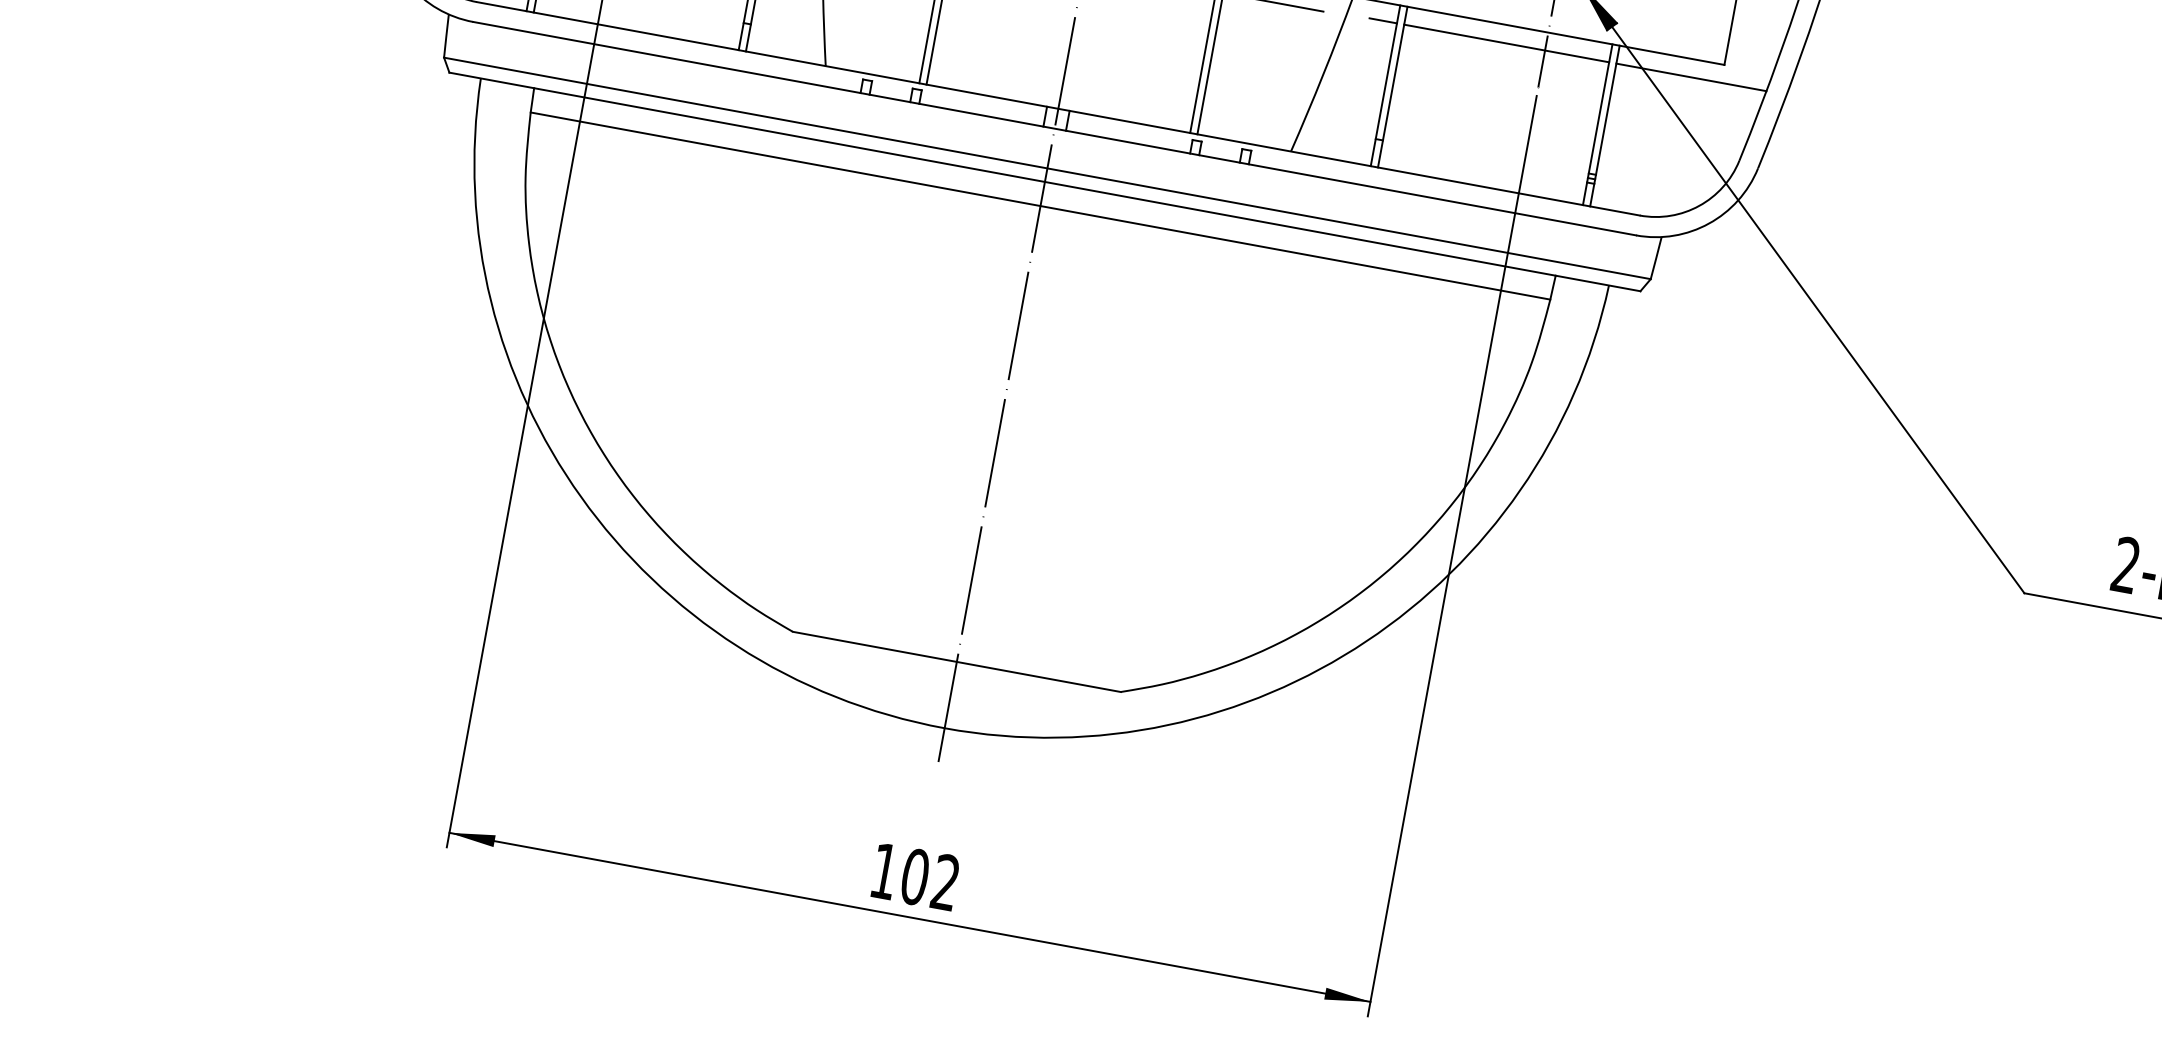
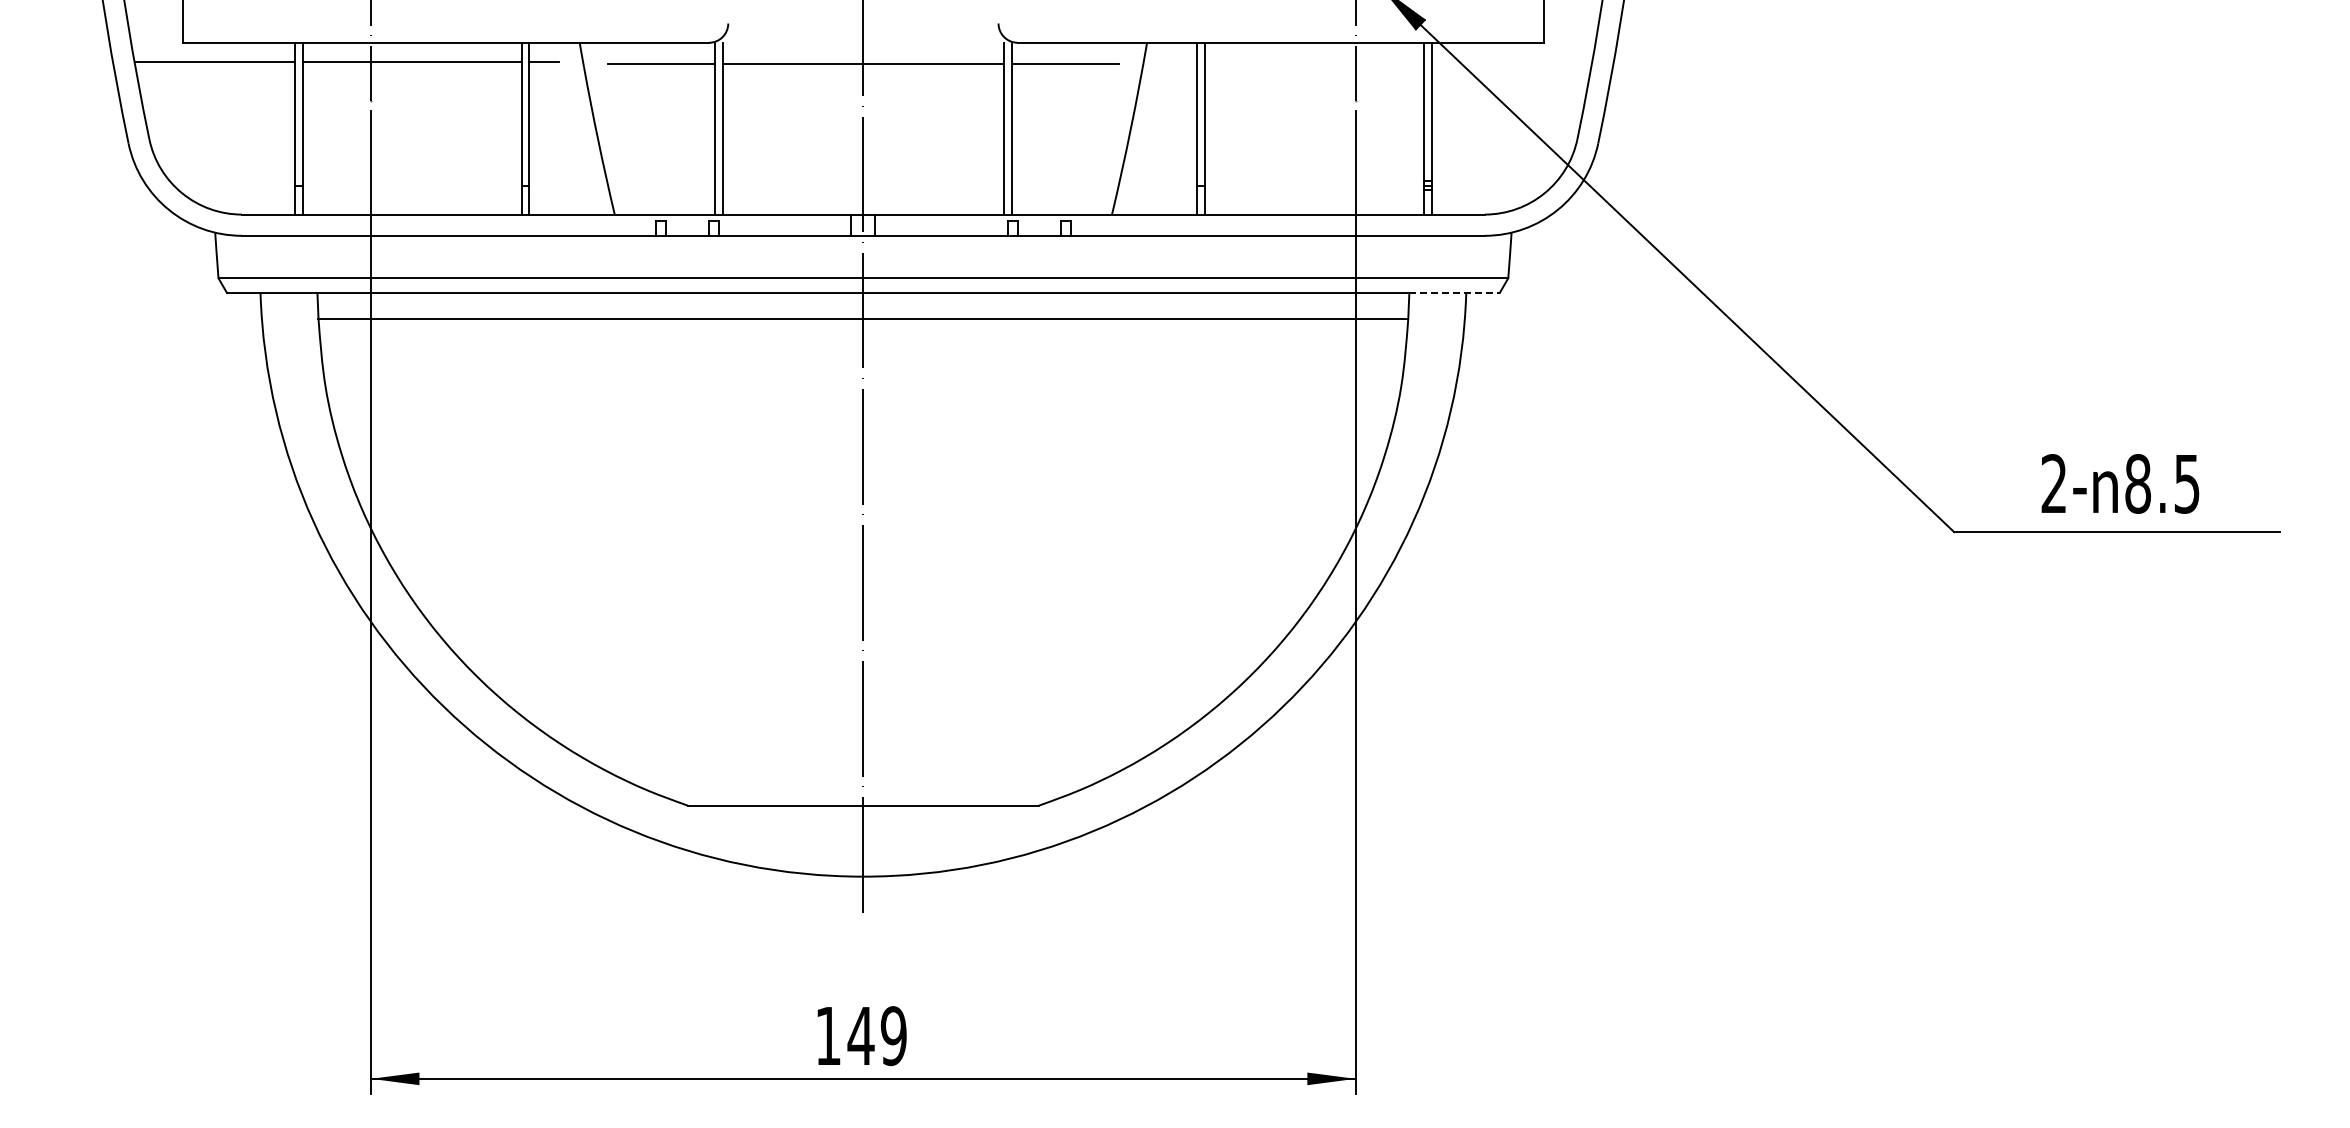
line: (1383, 20) -> (1182, 61), removed
line: (1506, 43) -> (1314, 61), removed
line: (1690, 76) -> (1511, 61), removed
line: (1598, 283) -> (1455, 292), solid -> dashed
text: (929, 880) -> (876, 1036), 102 -> 149

